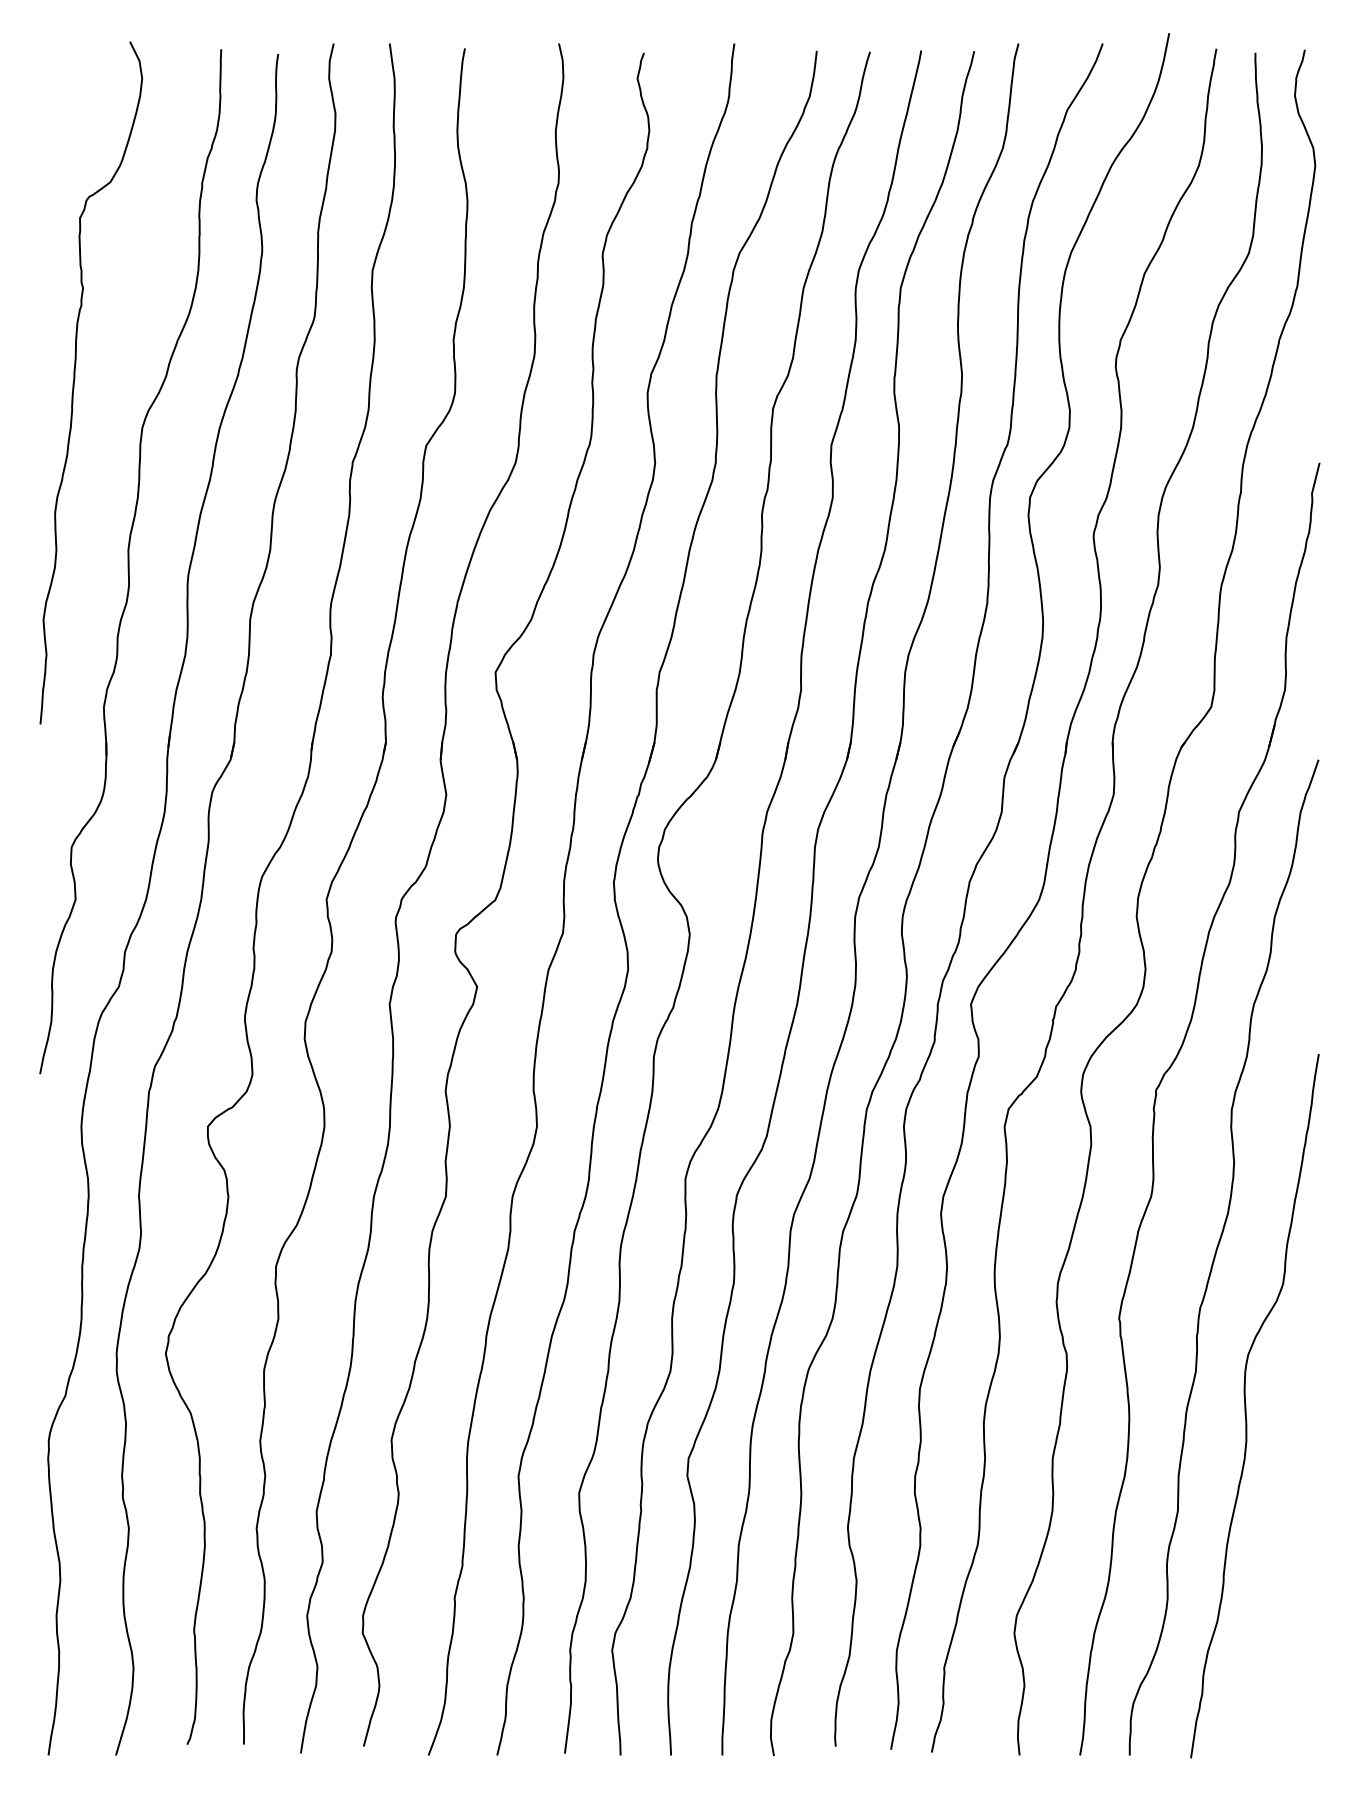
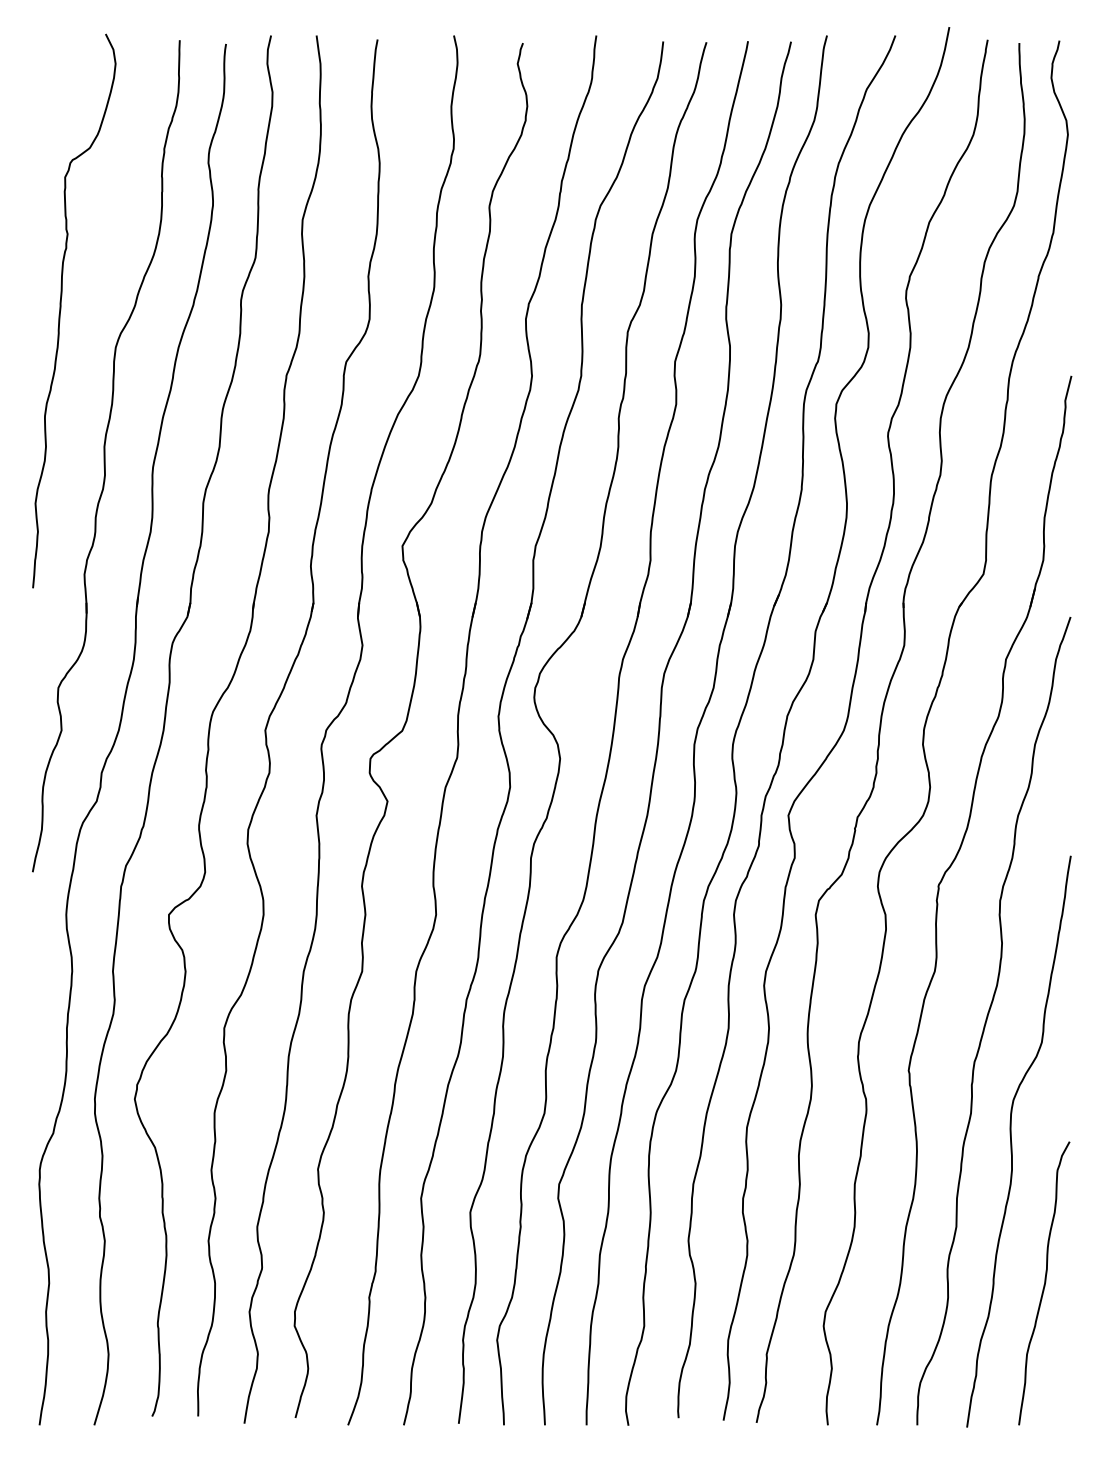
curve: (1286, 1580) -> (1044, 1283), added

